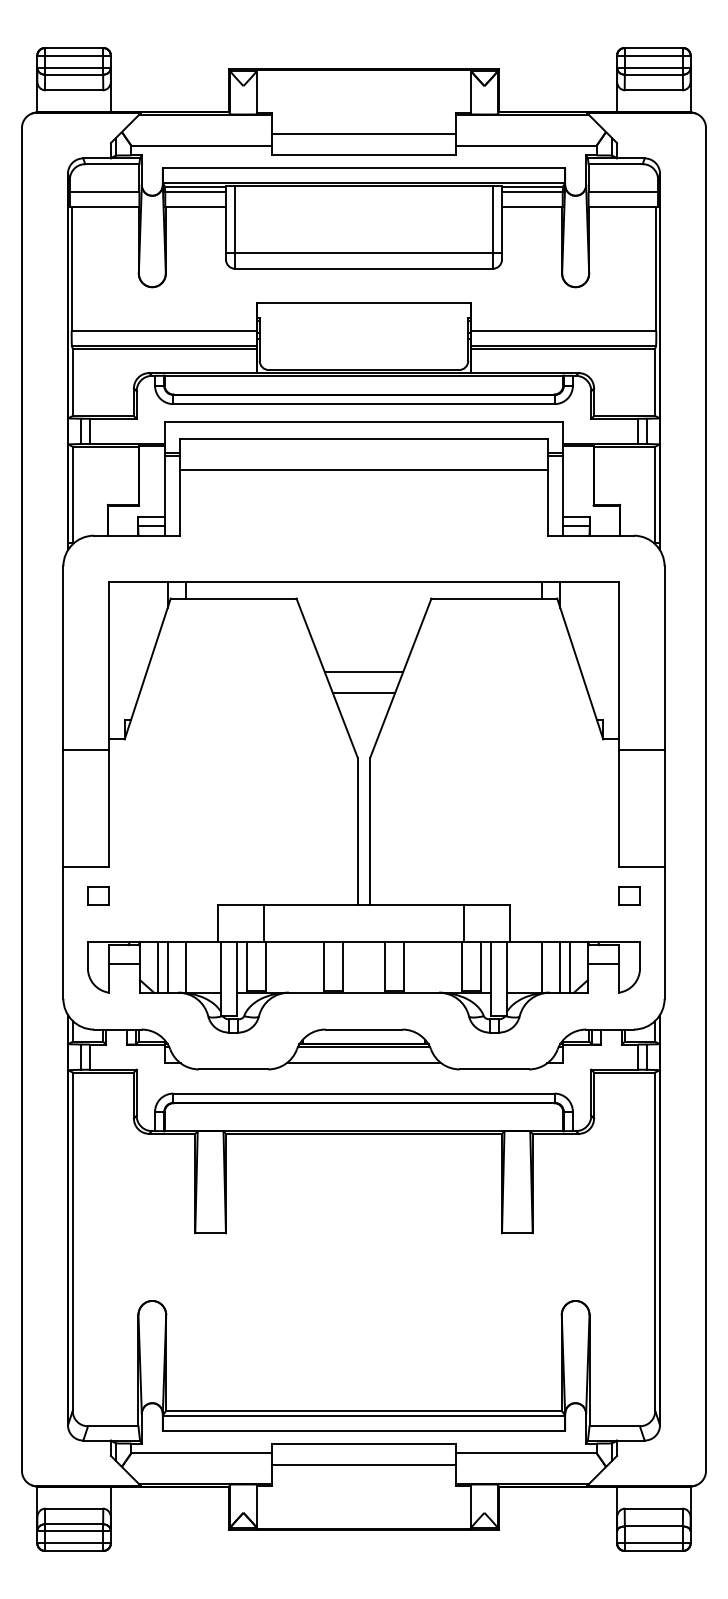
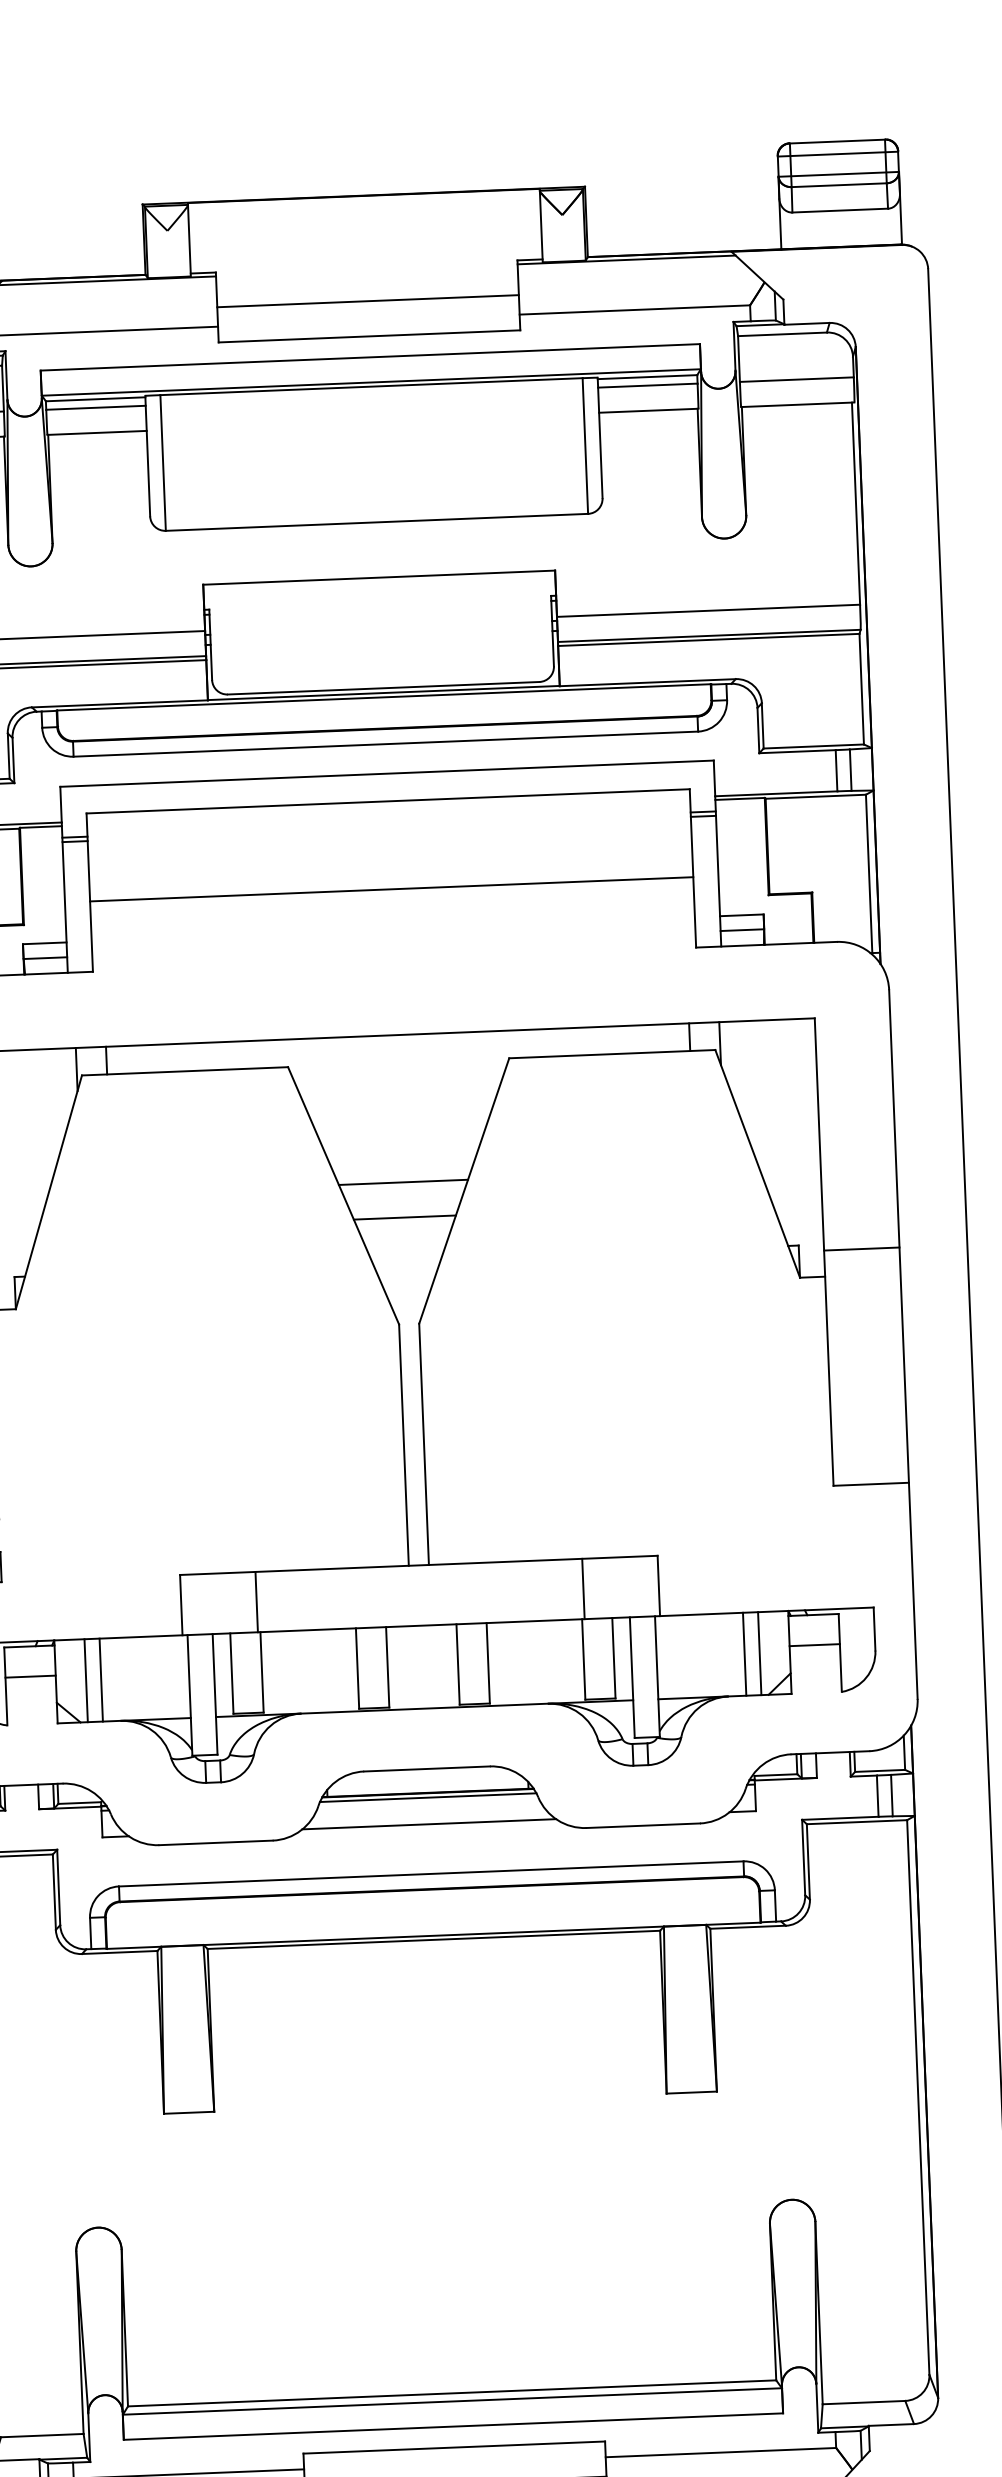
line: (363, 253) -> (375, 497), removed
line: (363, 469) -> (390, 888), moved
line: (641, 750) -> (861, 1249), moved
part: (629, 895) -> (853, 1531), removed
line: (186, 967) -> (132, 1678), removed
line: (541, 967) -> (713, 1655), removed

